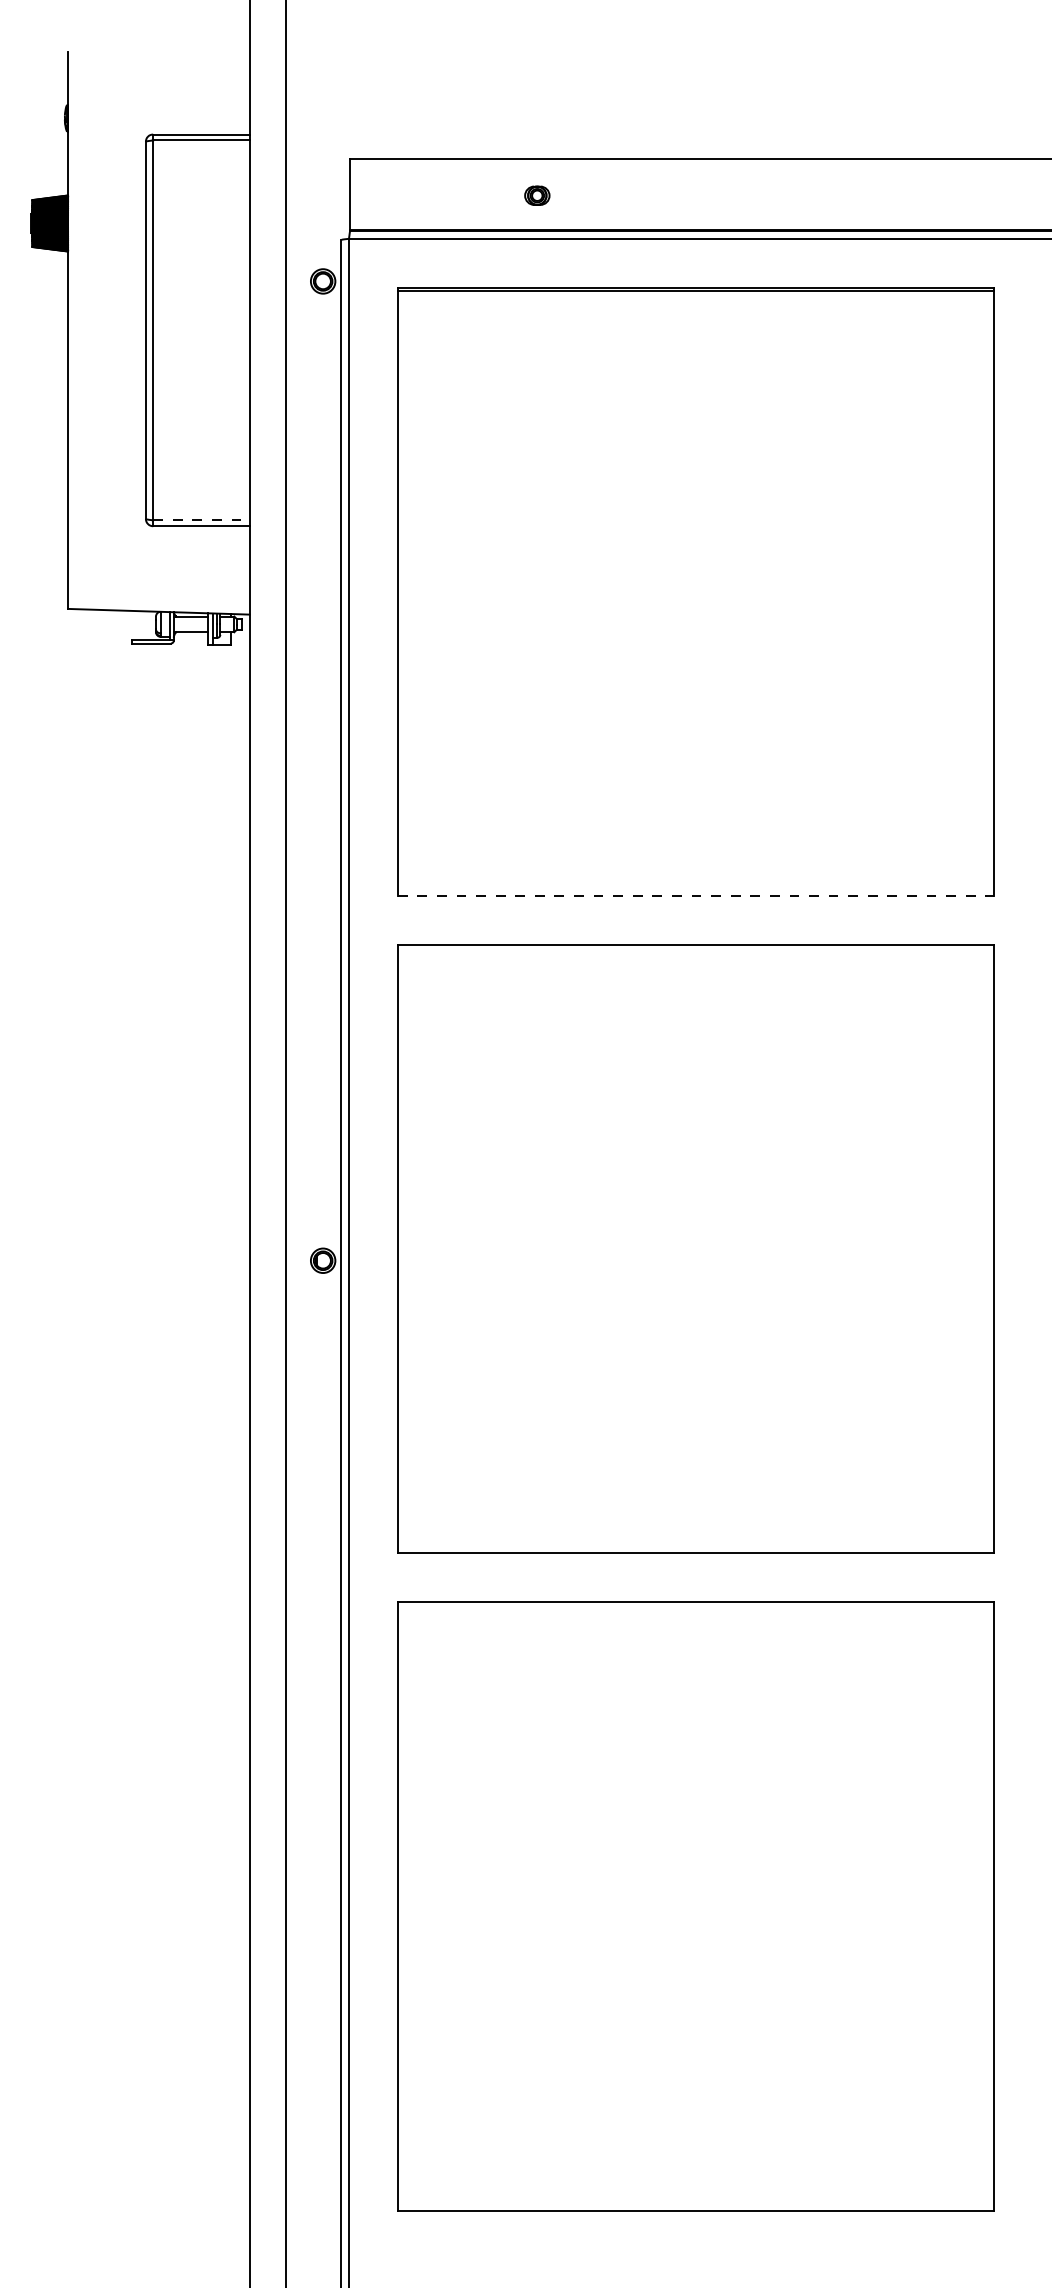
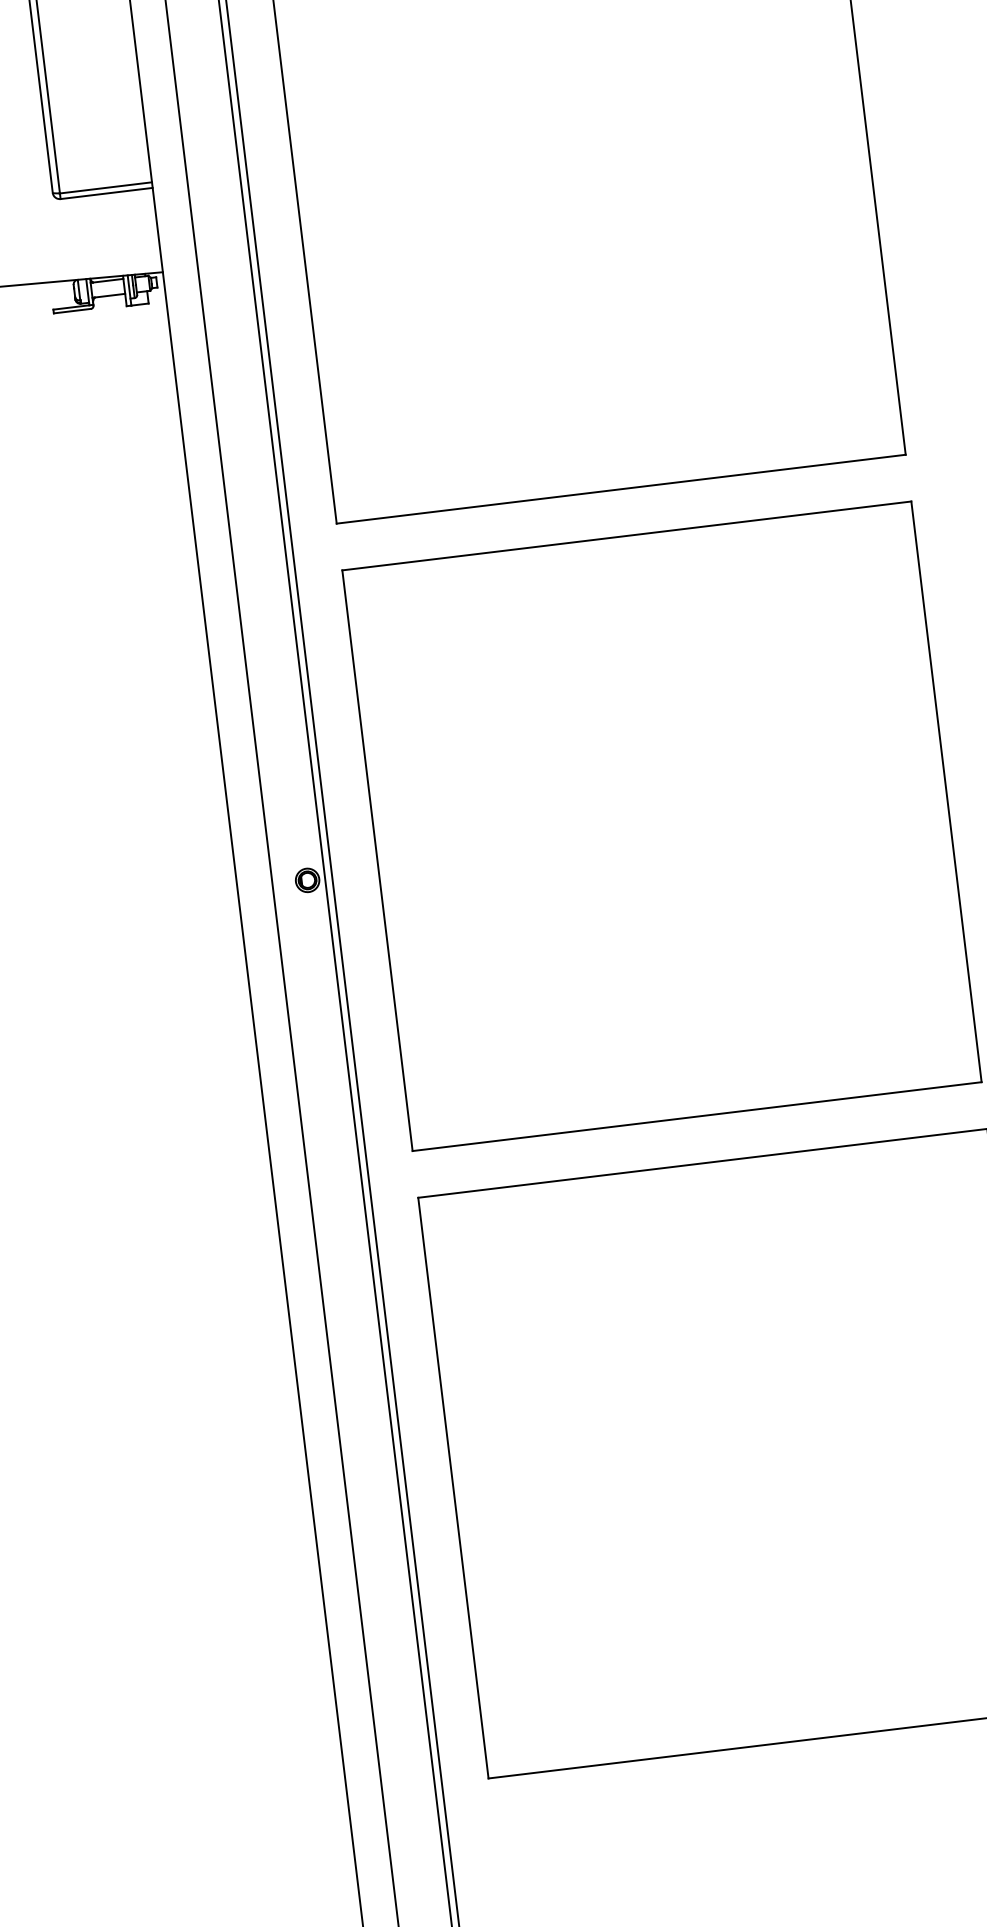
line: (201, 520) -> (106, 187), dashed -> solid
line: (696, 895) -> (621, 488), dashed -> solid

